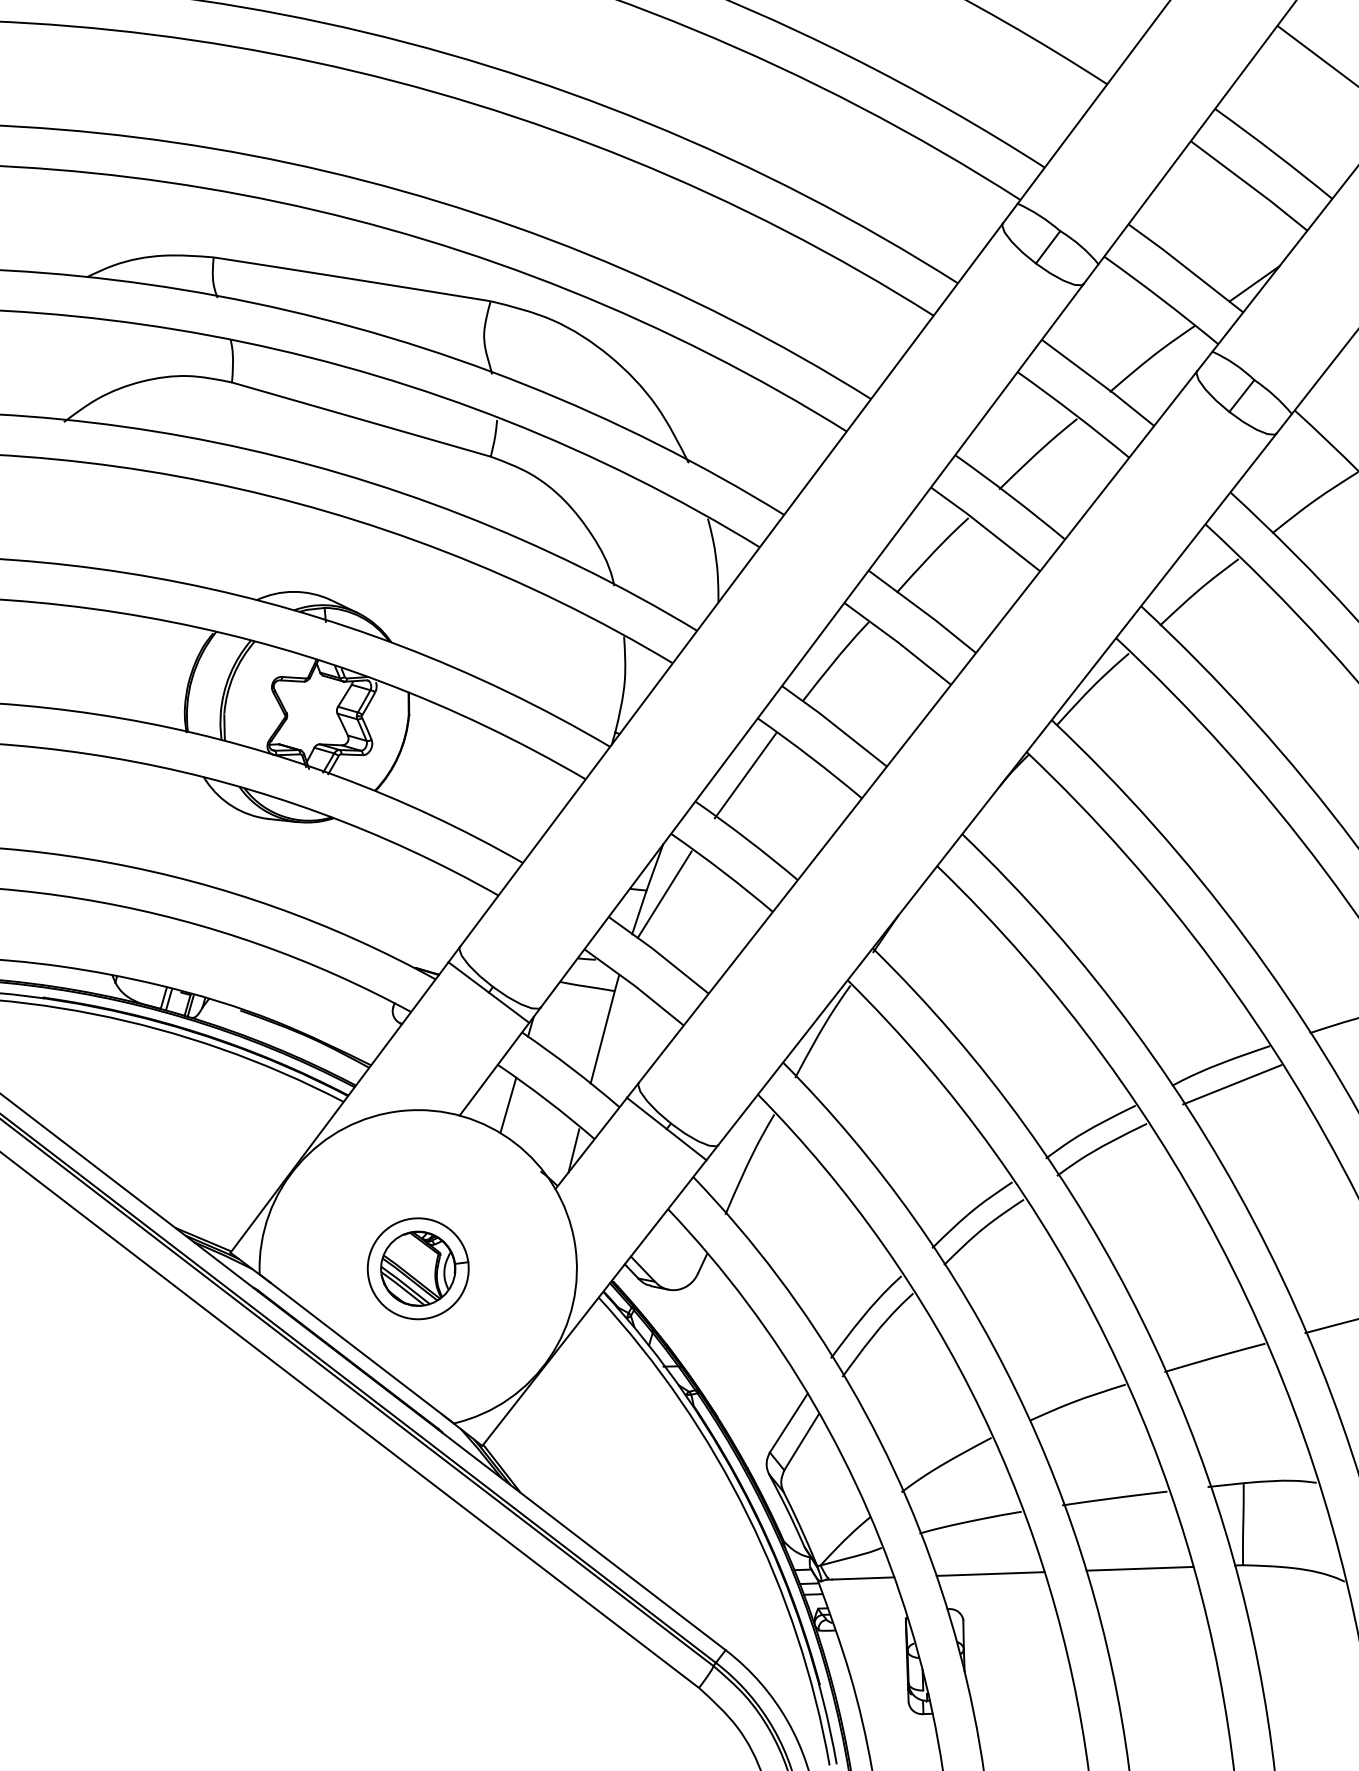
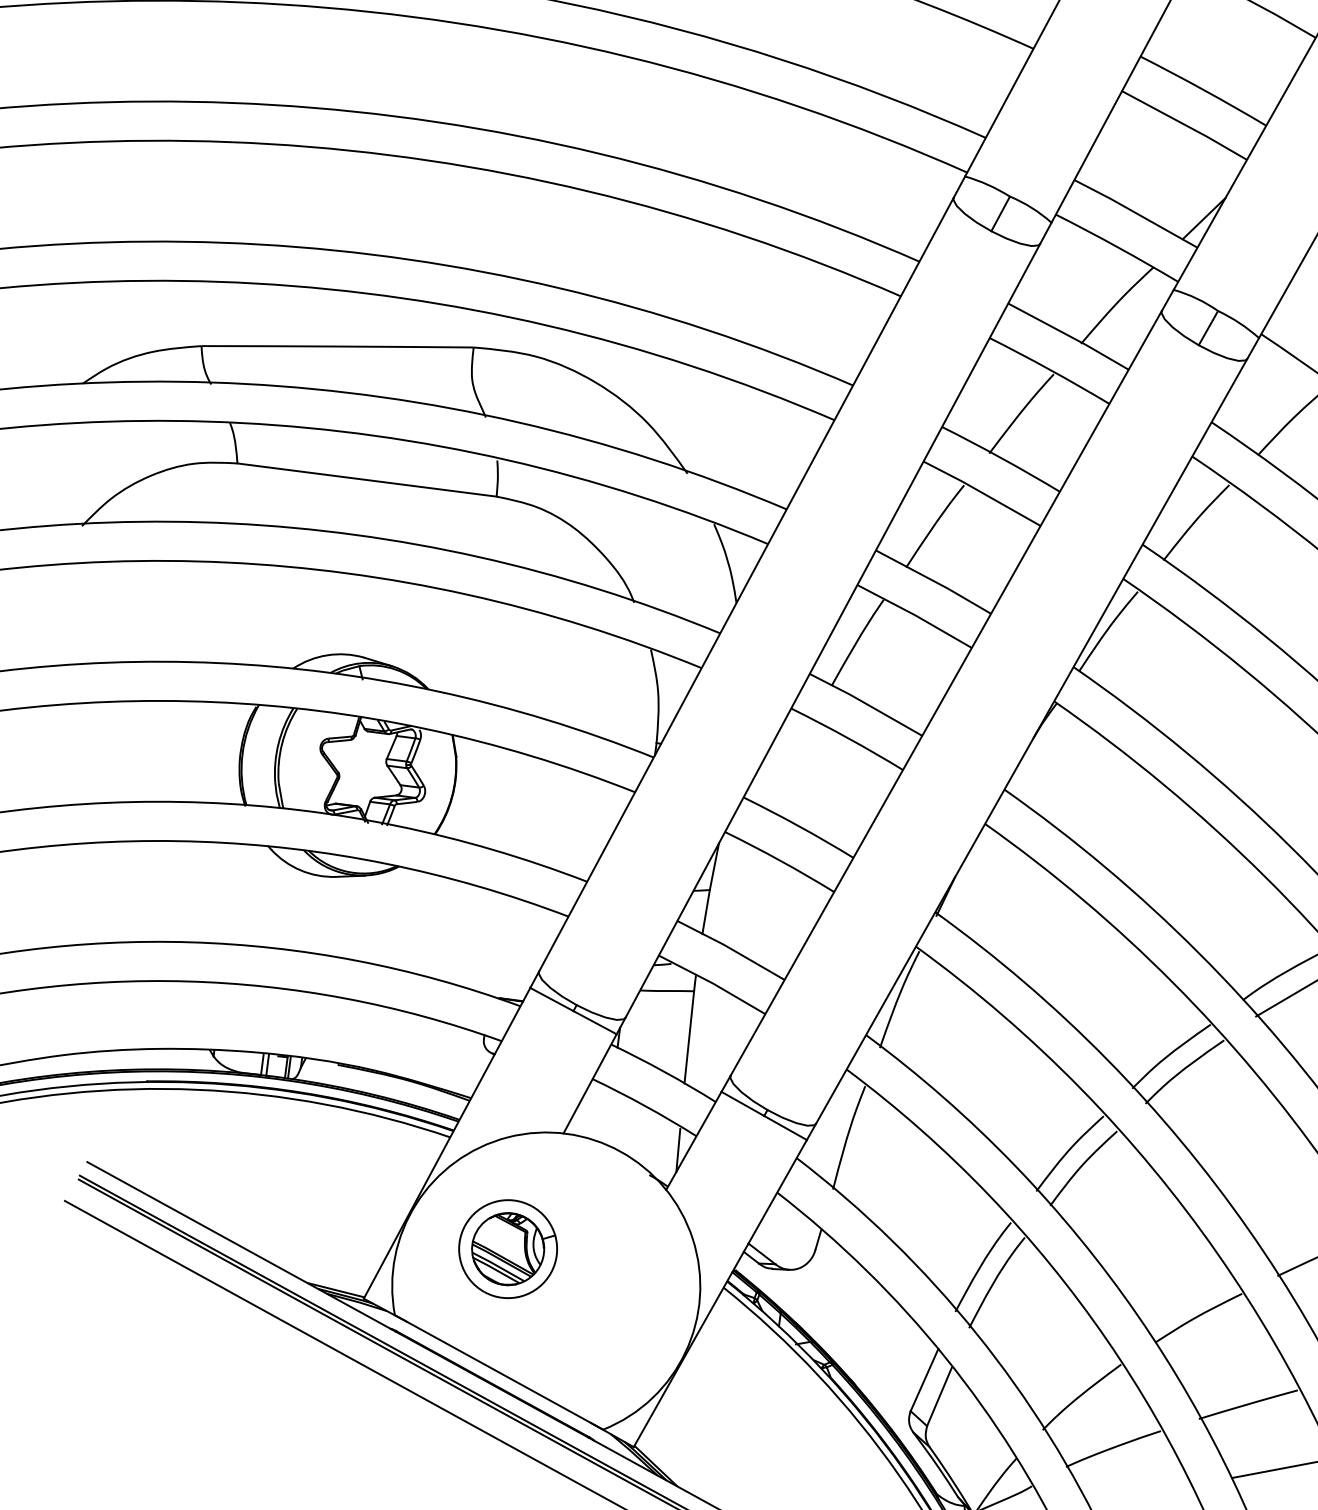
line: (745, 775) -> (787, 765), removed
line: (664, 894) -> (727, 891), removed
line: (508, 1105) -> (608, 1116), removed
part: (417, 1268) -> (507, 1248), moved
line: (990, 1573) -> (1140, 1494), removed

